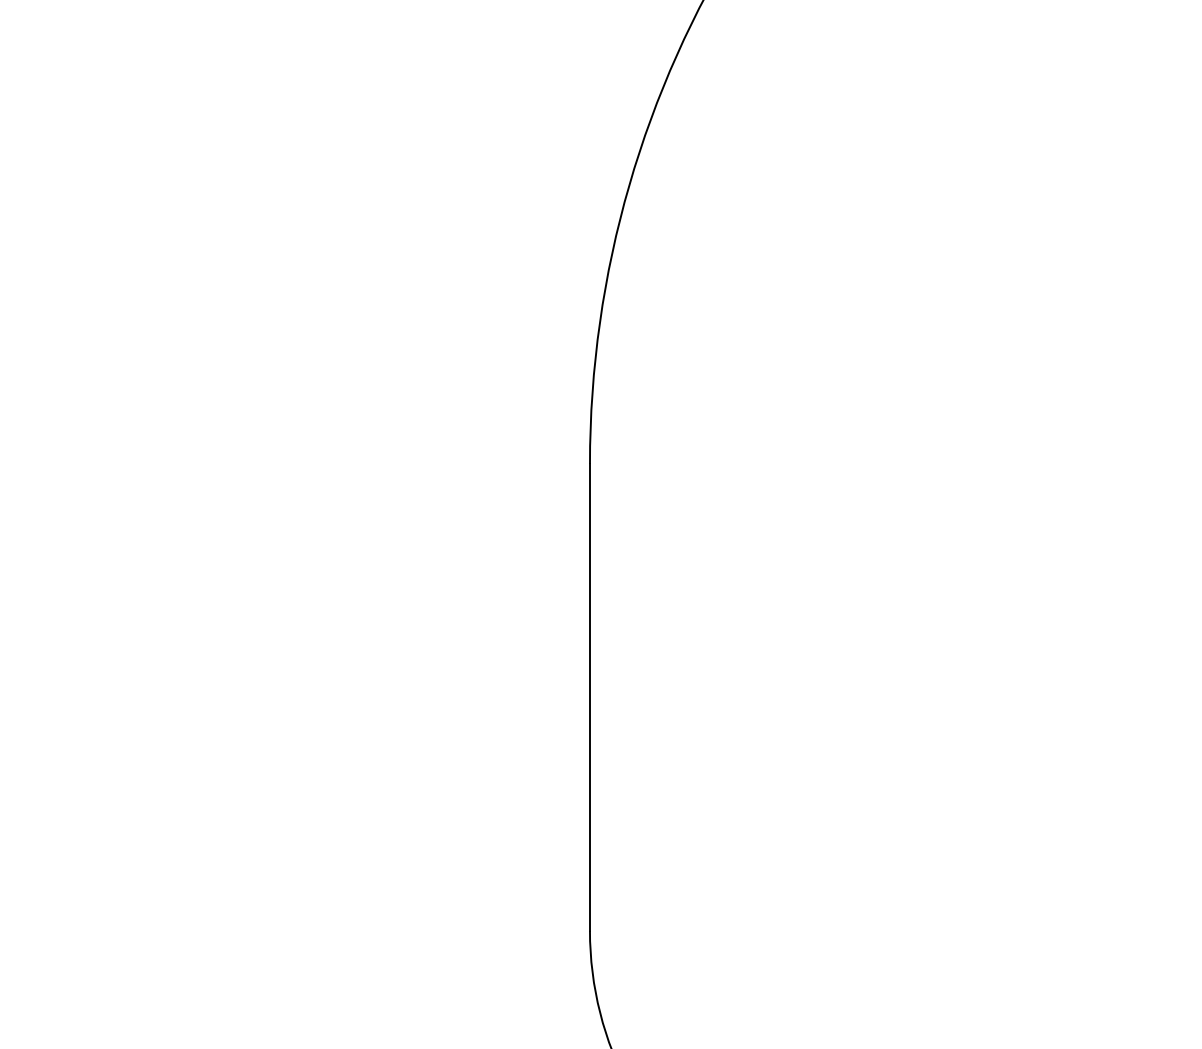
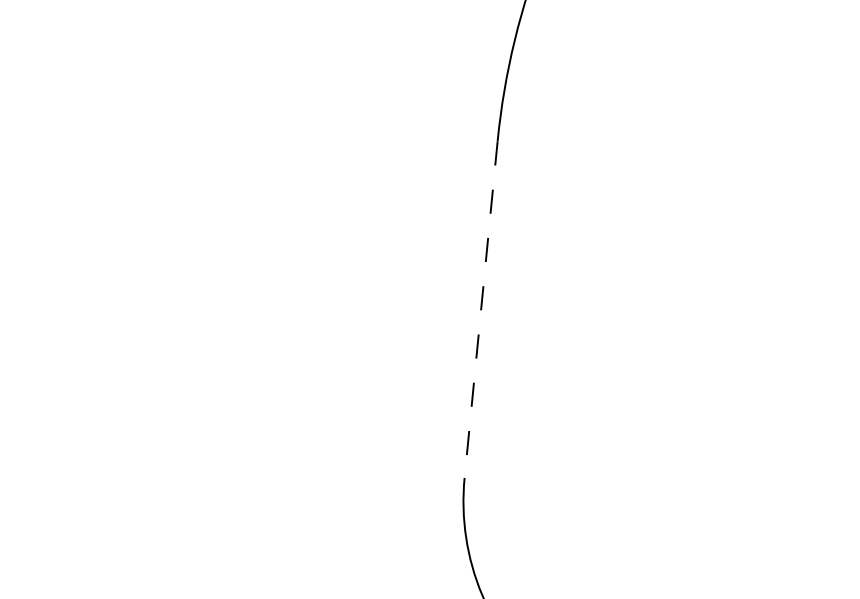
line: (589, 697) -> (480, 309), solid -> dashed

